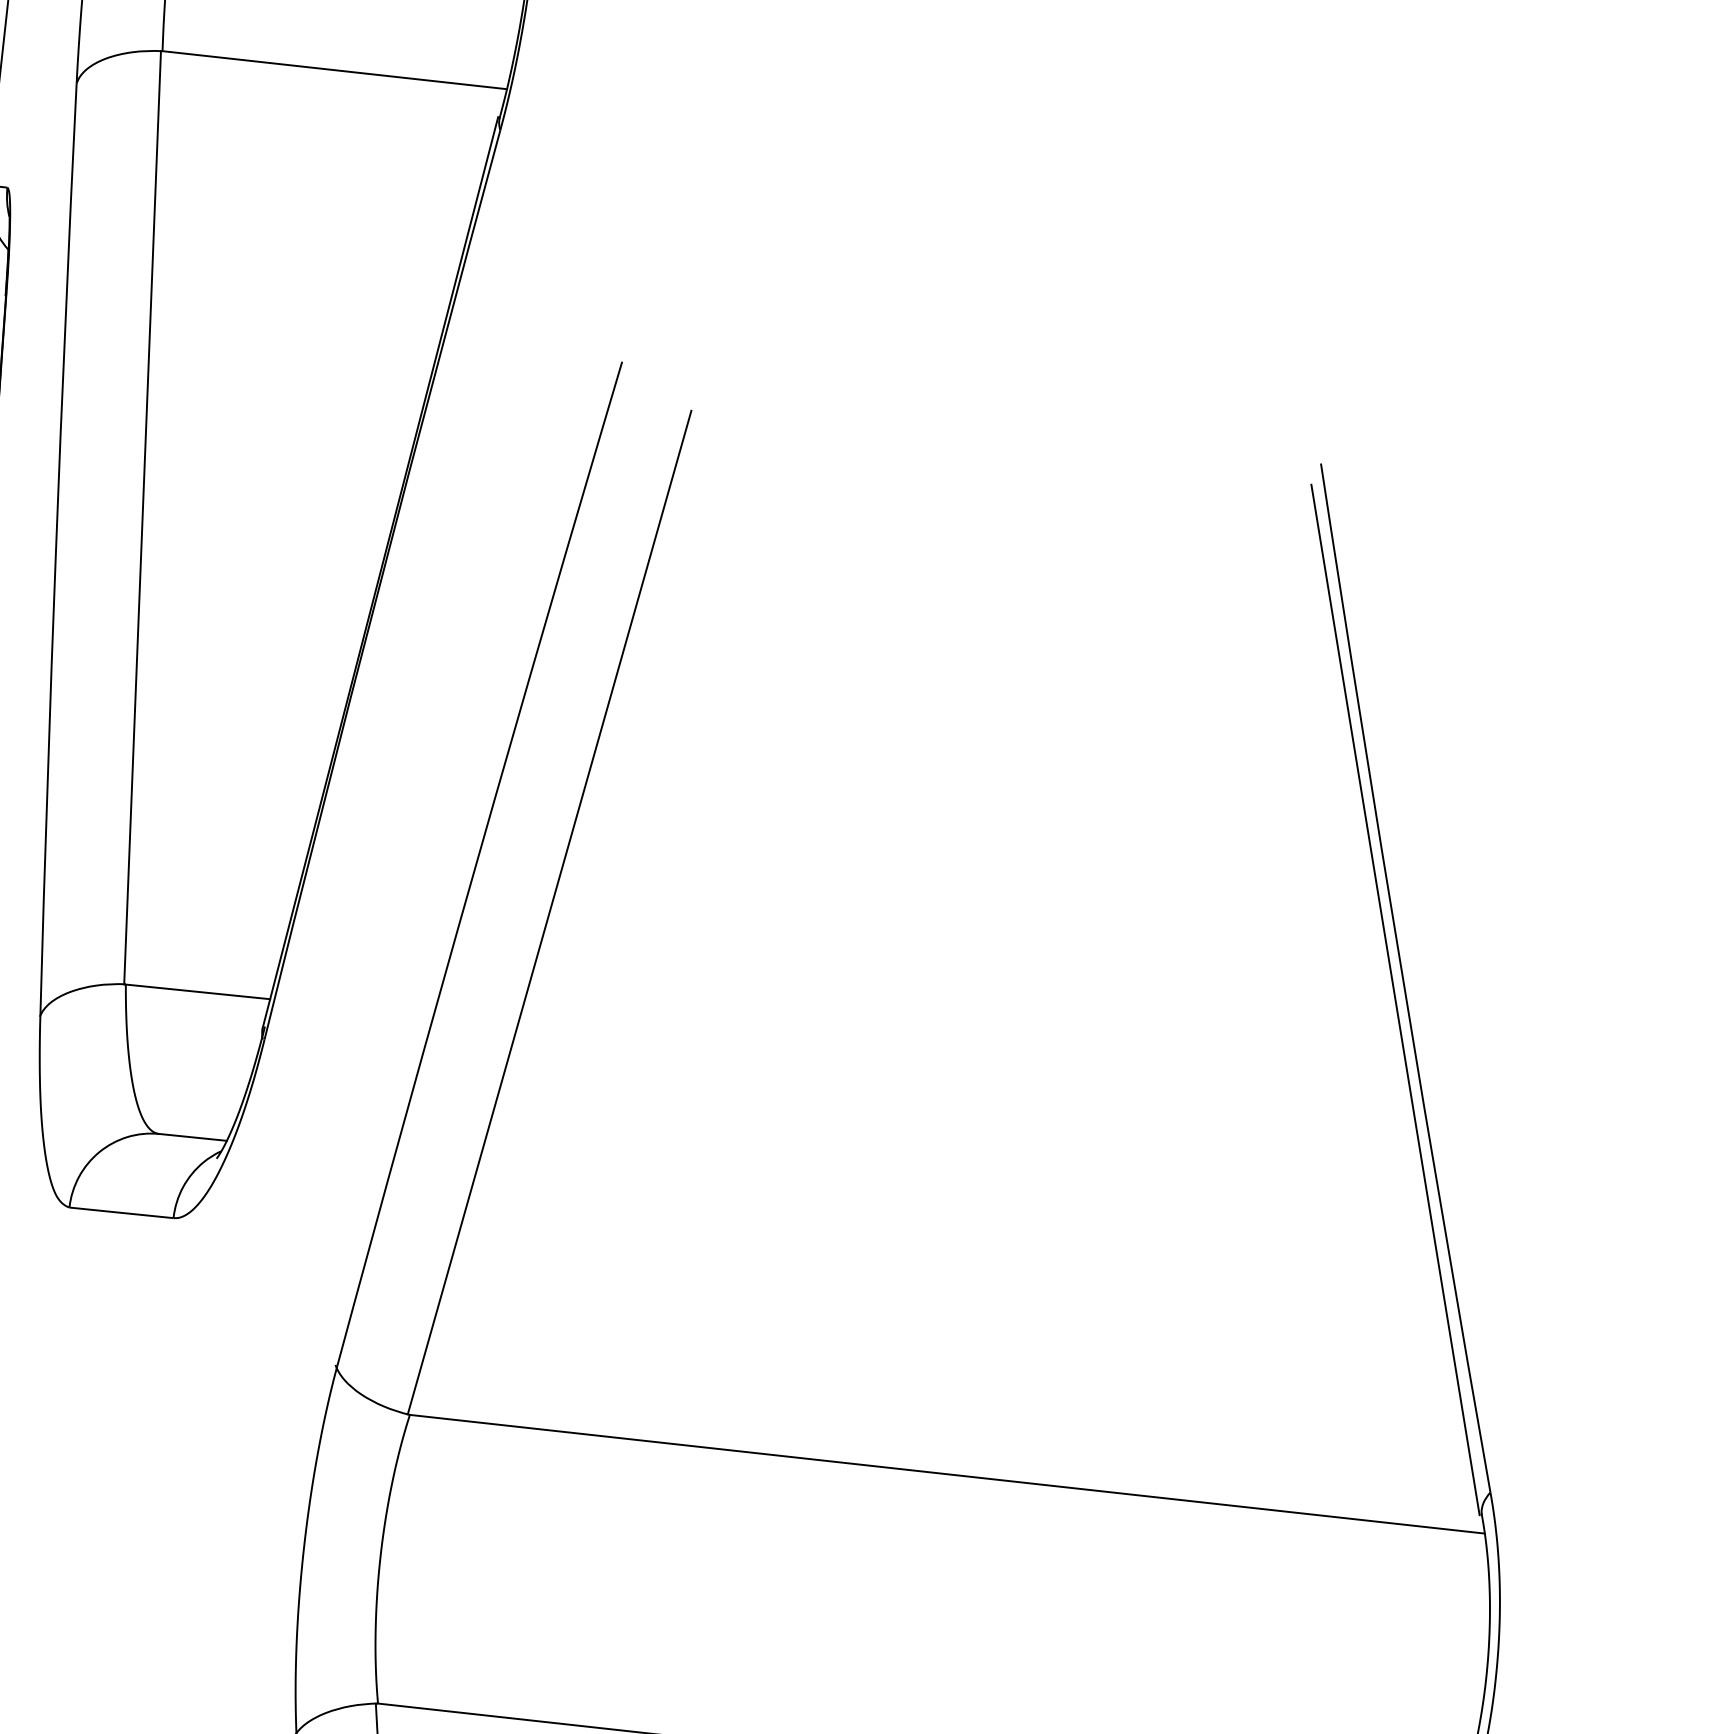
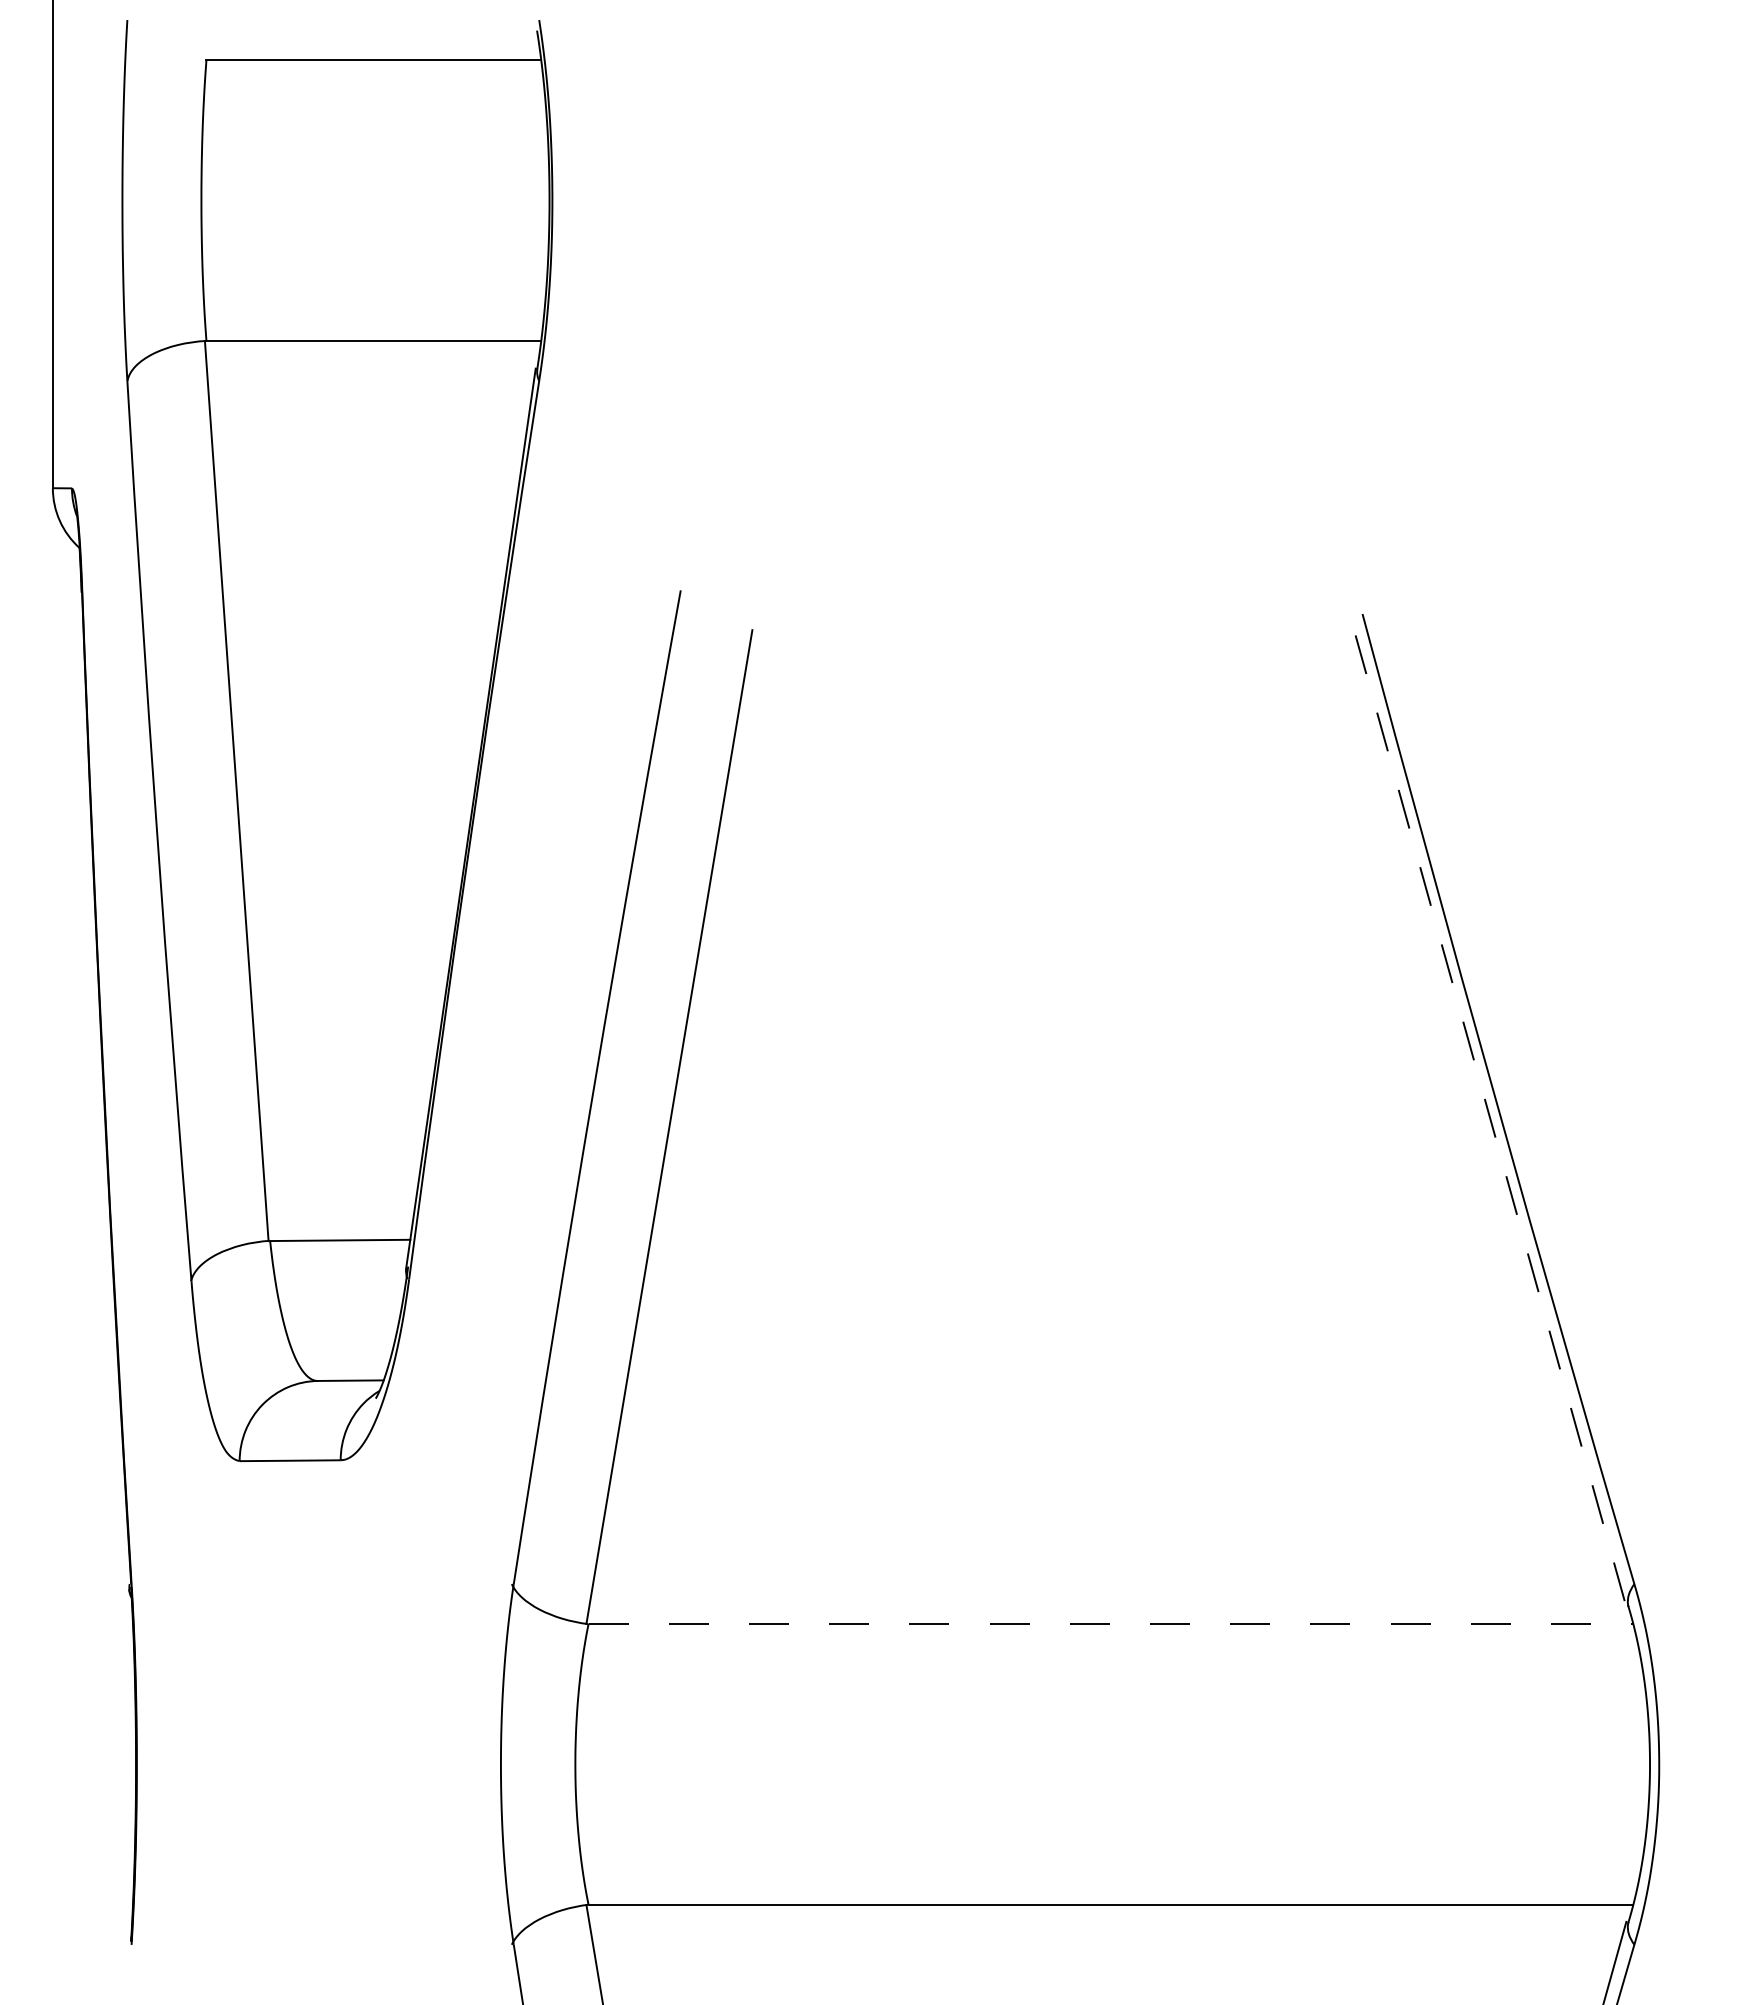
line: (1396, 1000) -> (1491, 1121), solid -> dashed
line: (947, 1474) -> (1111, 1624), solid -> dashed

